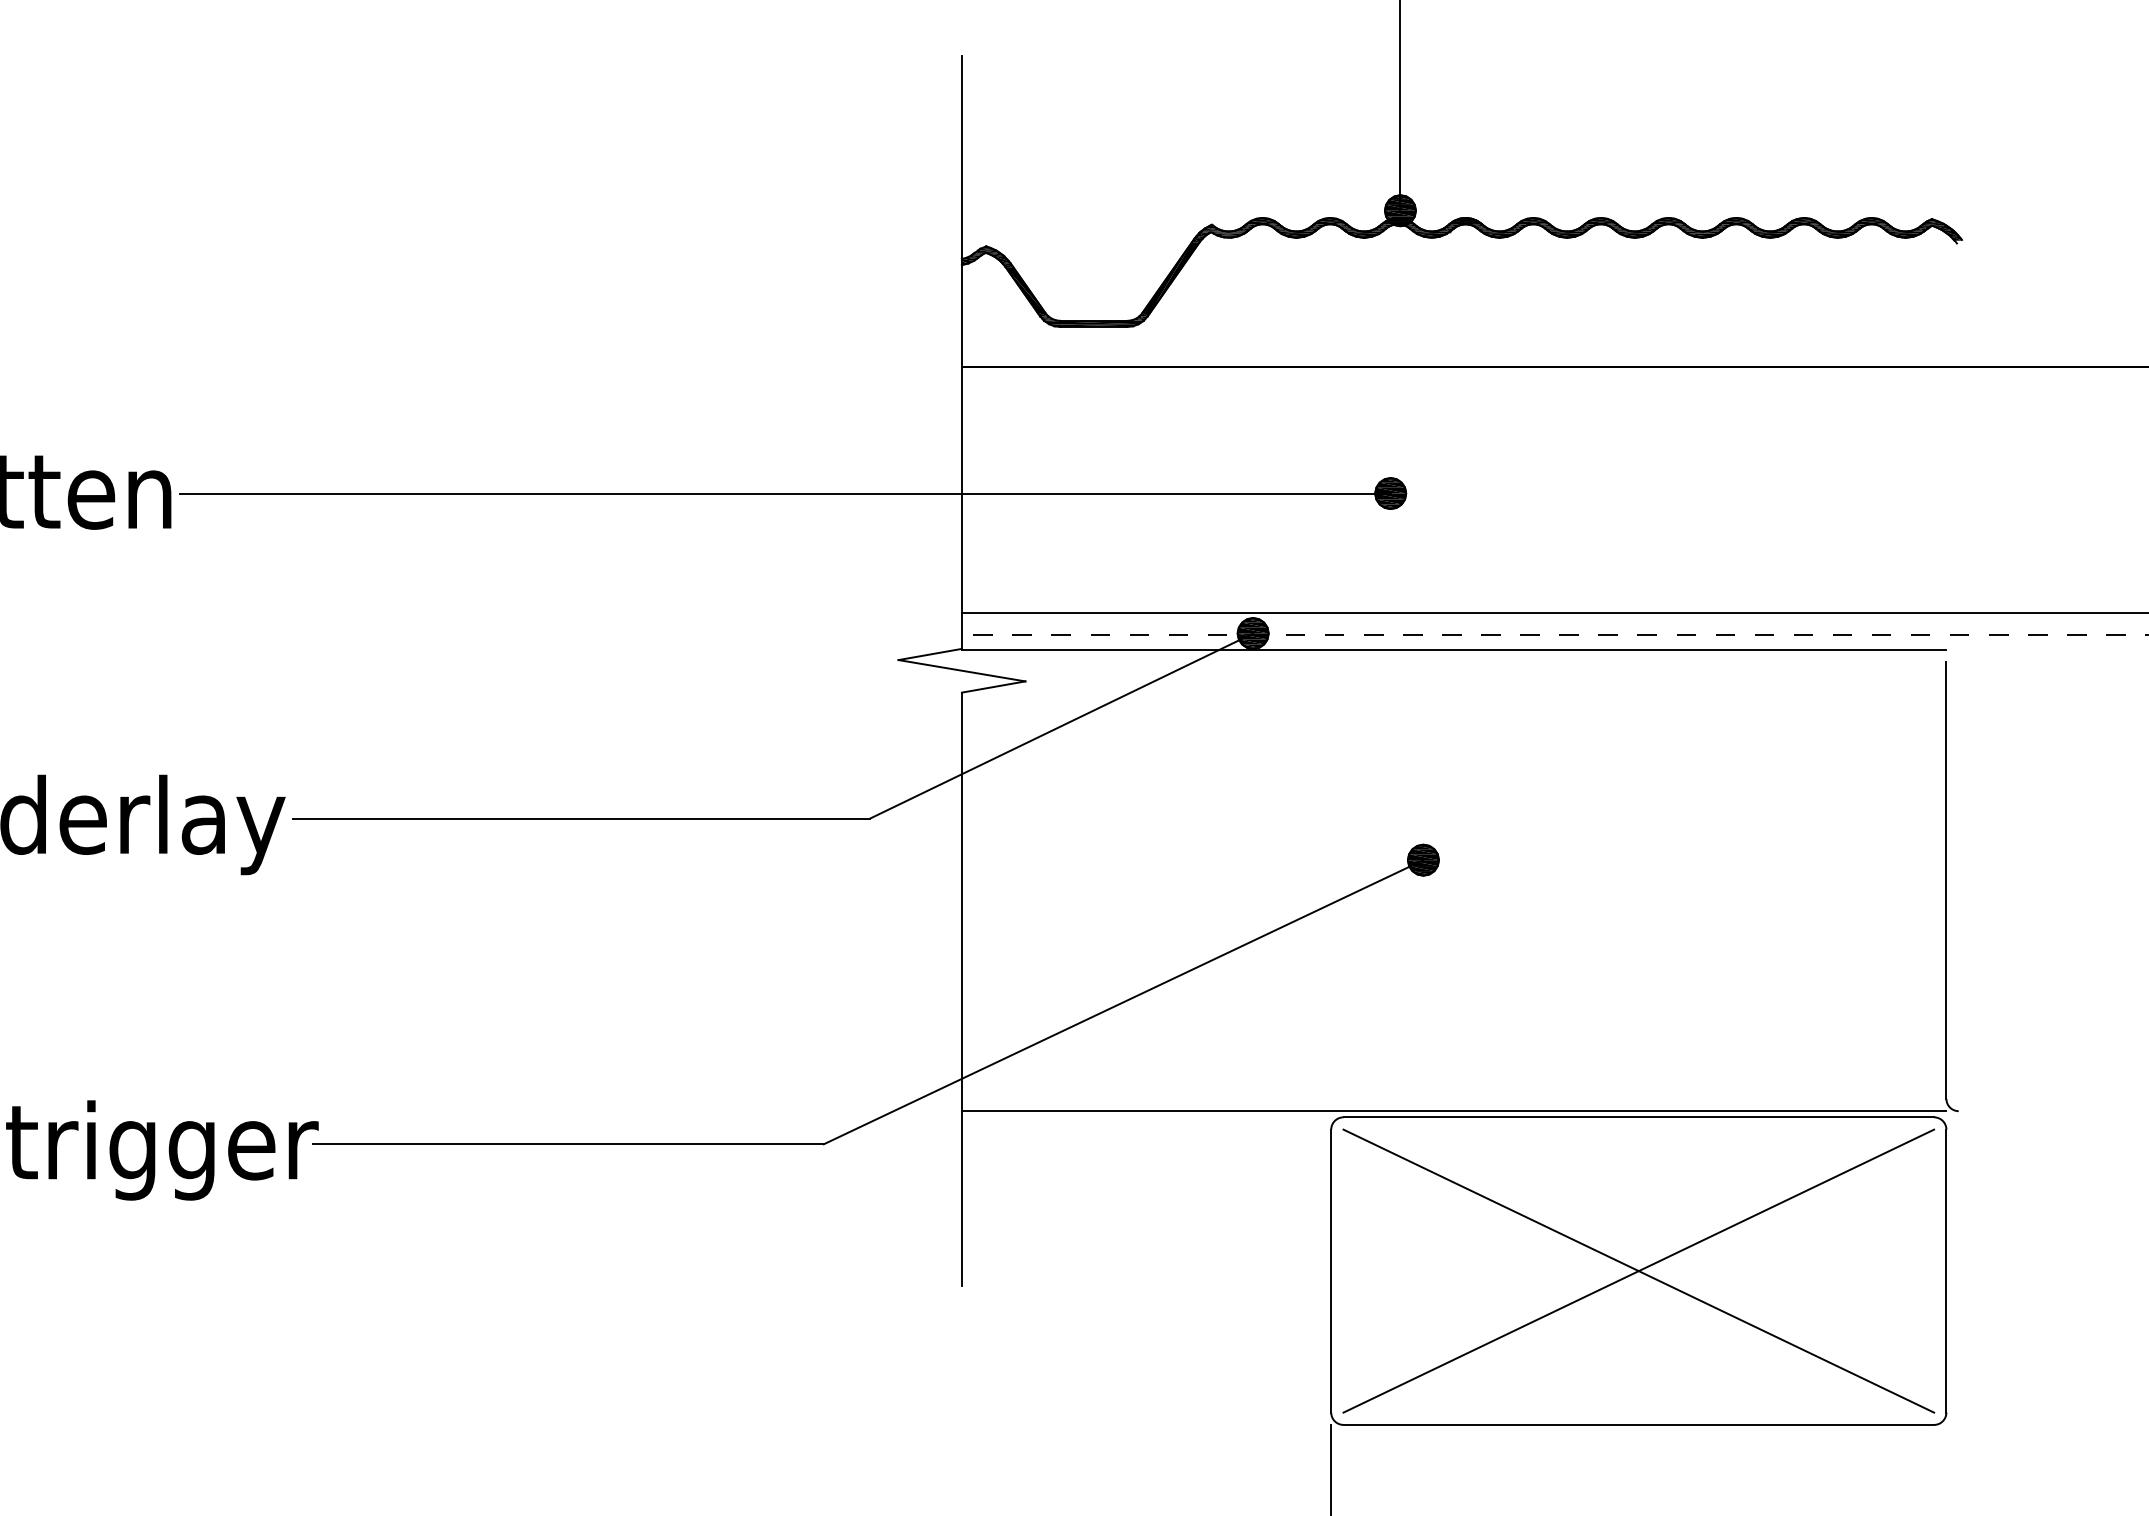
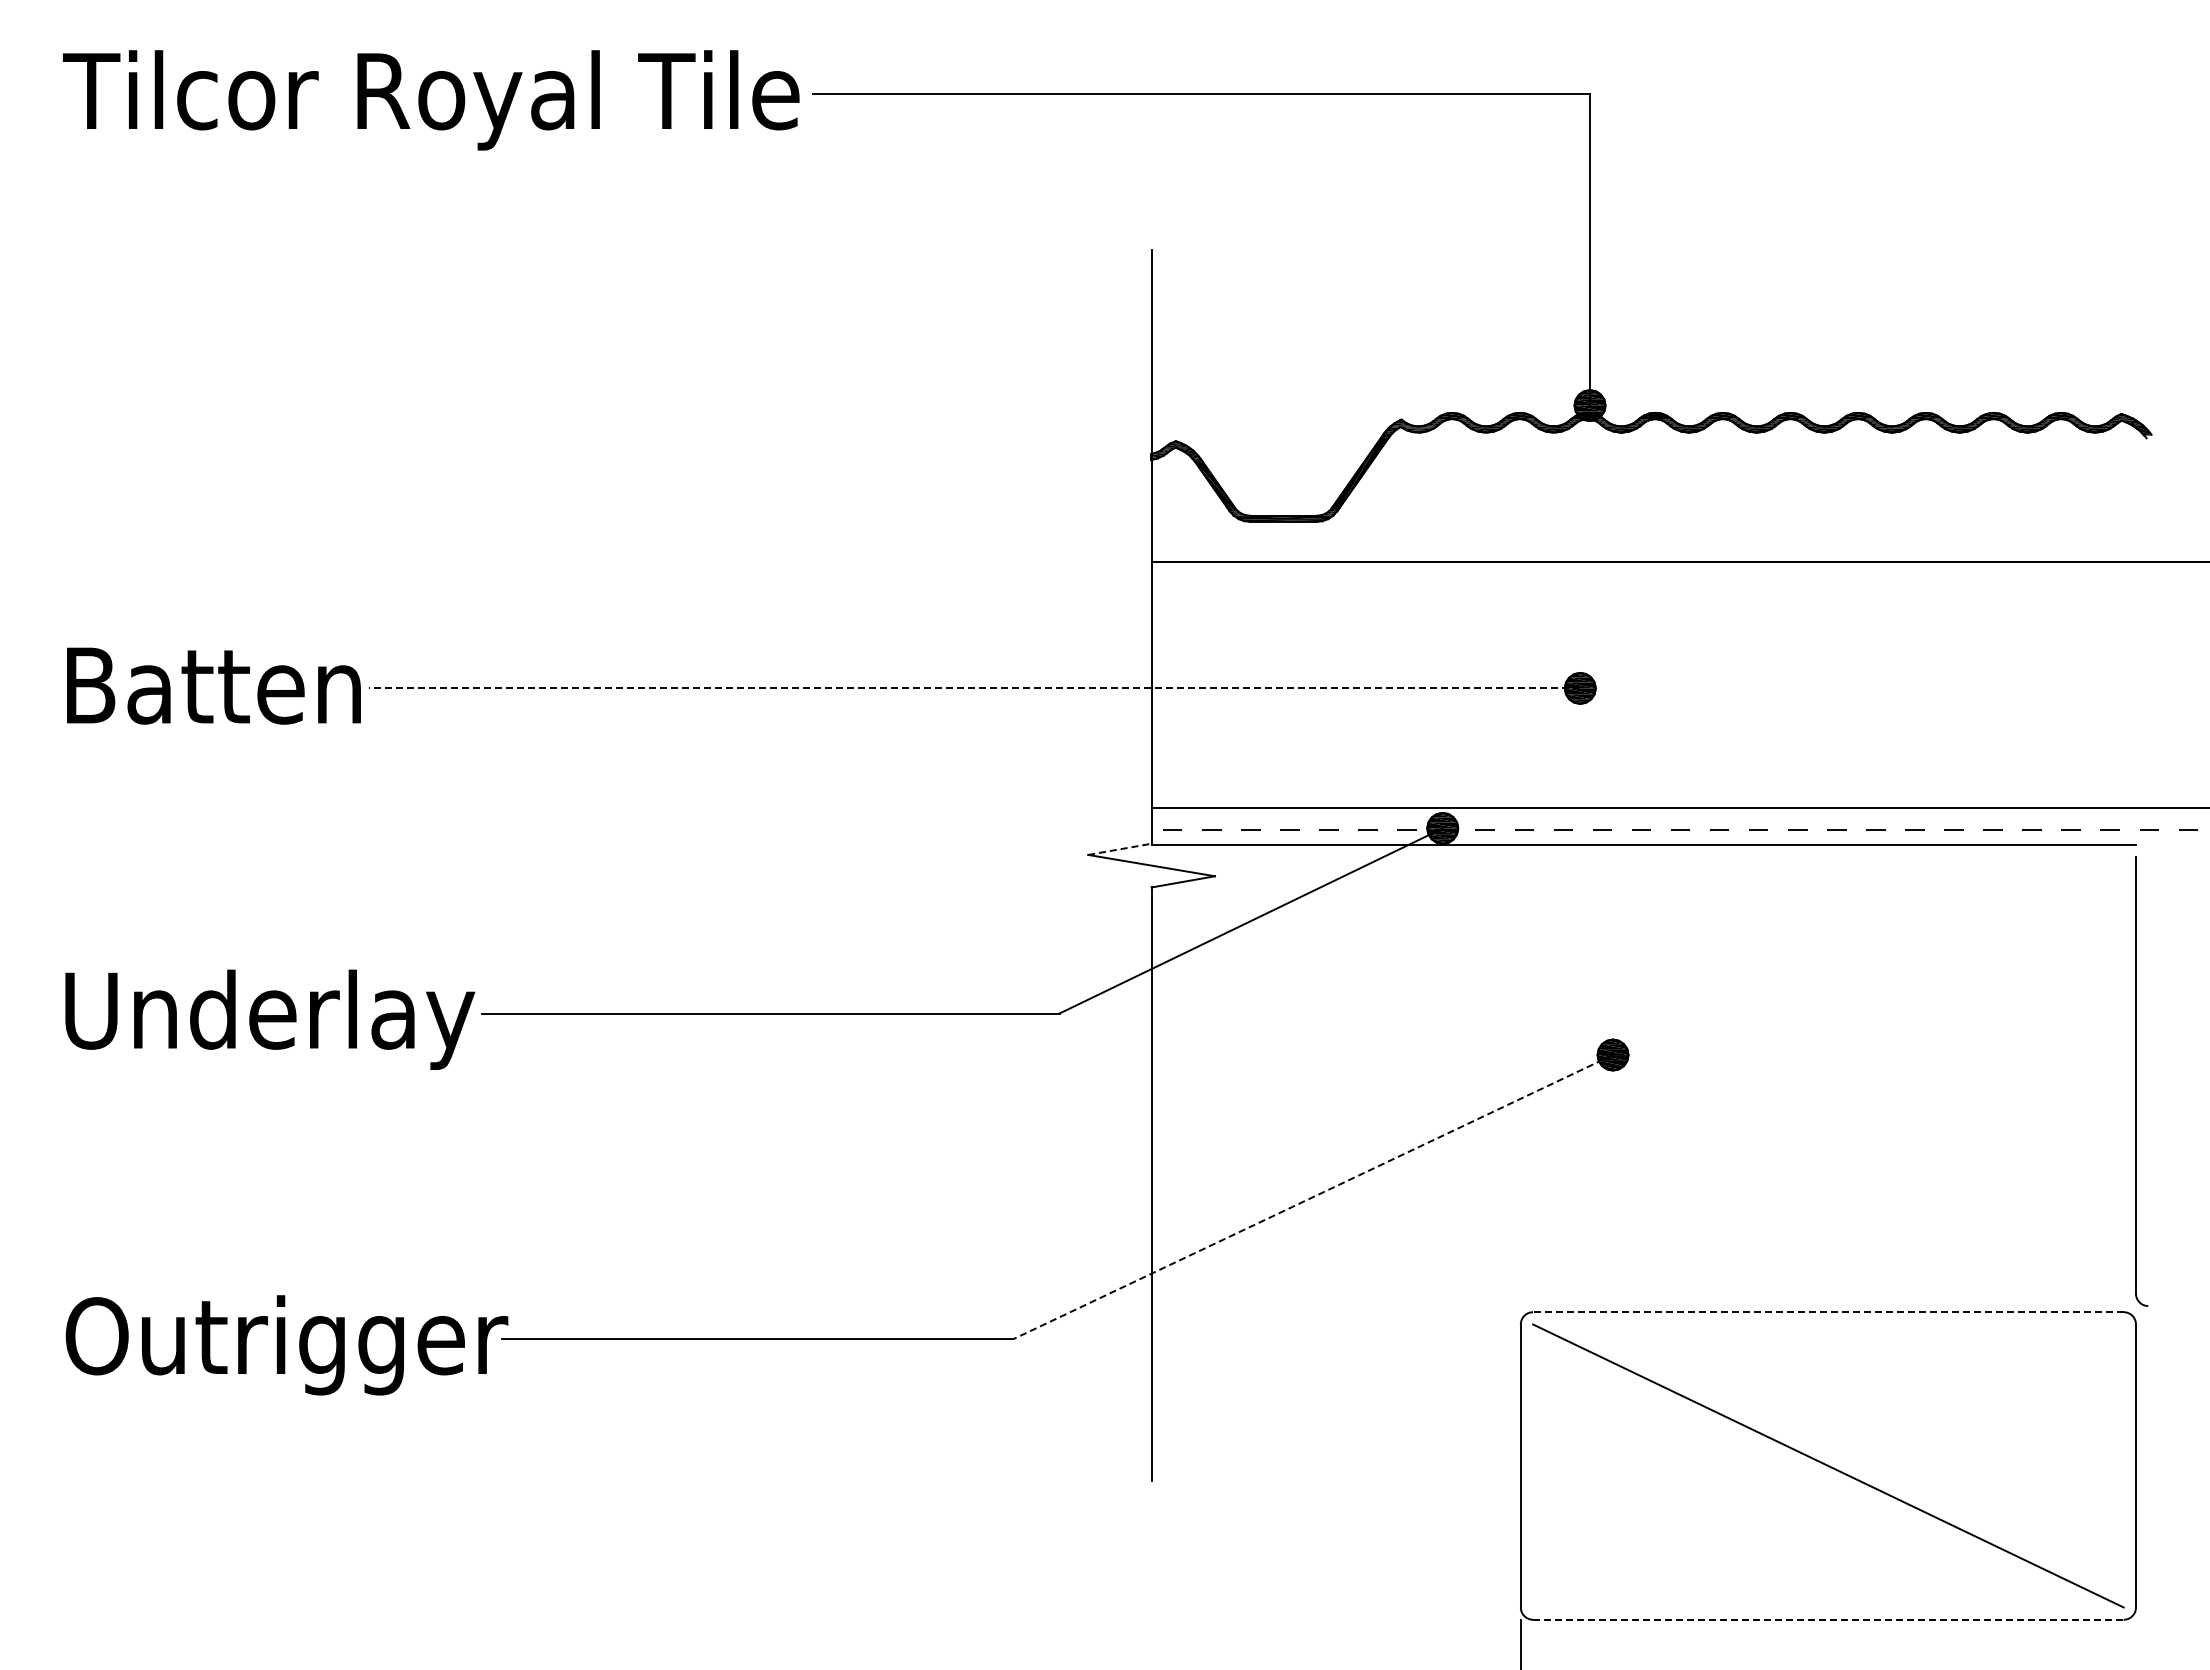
line: (784, 493) -> (974, 688), solid -> dashed
line: (930, 654) -> (1120, 849), solid -> dashed
line: (1123, 1002) -> (1313, 1197), solid -> dashed
line: (1453, 1111) -> (1643, 1306), removed
line: (1637, 1117) -> (1827, 1312), solid -> dashed
line: (1638, 1270) -> (1828, 1465), removed
line: (1638, 1424) -> (1828, 1619), solid -> dashed

